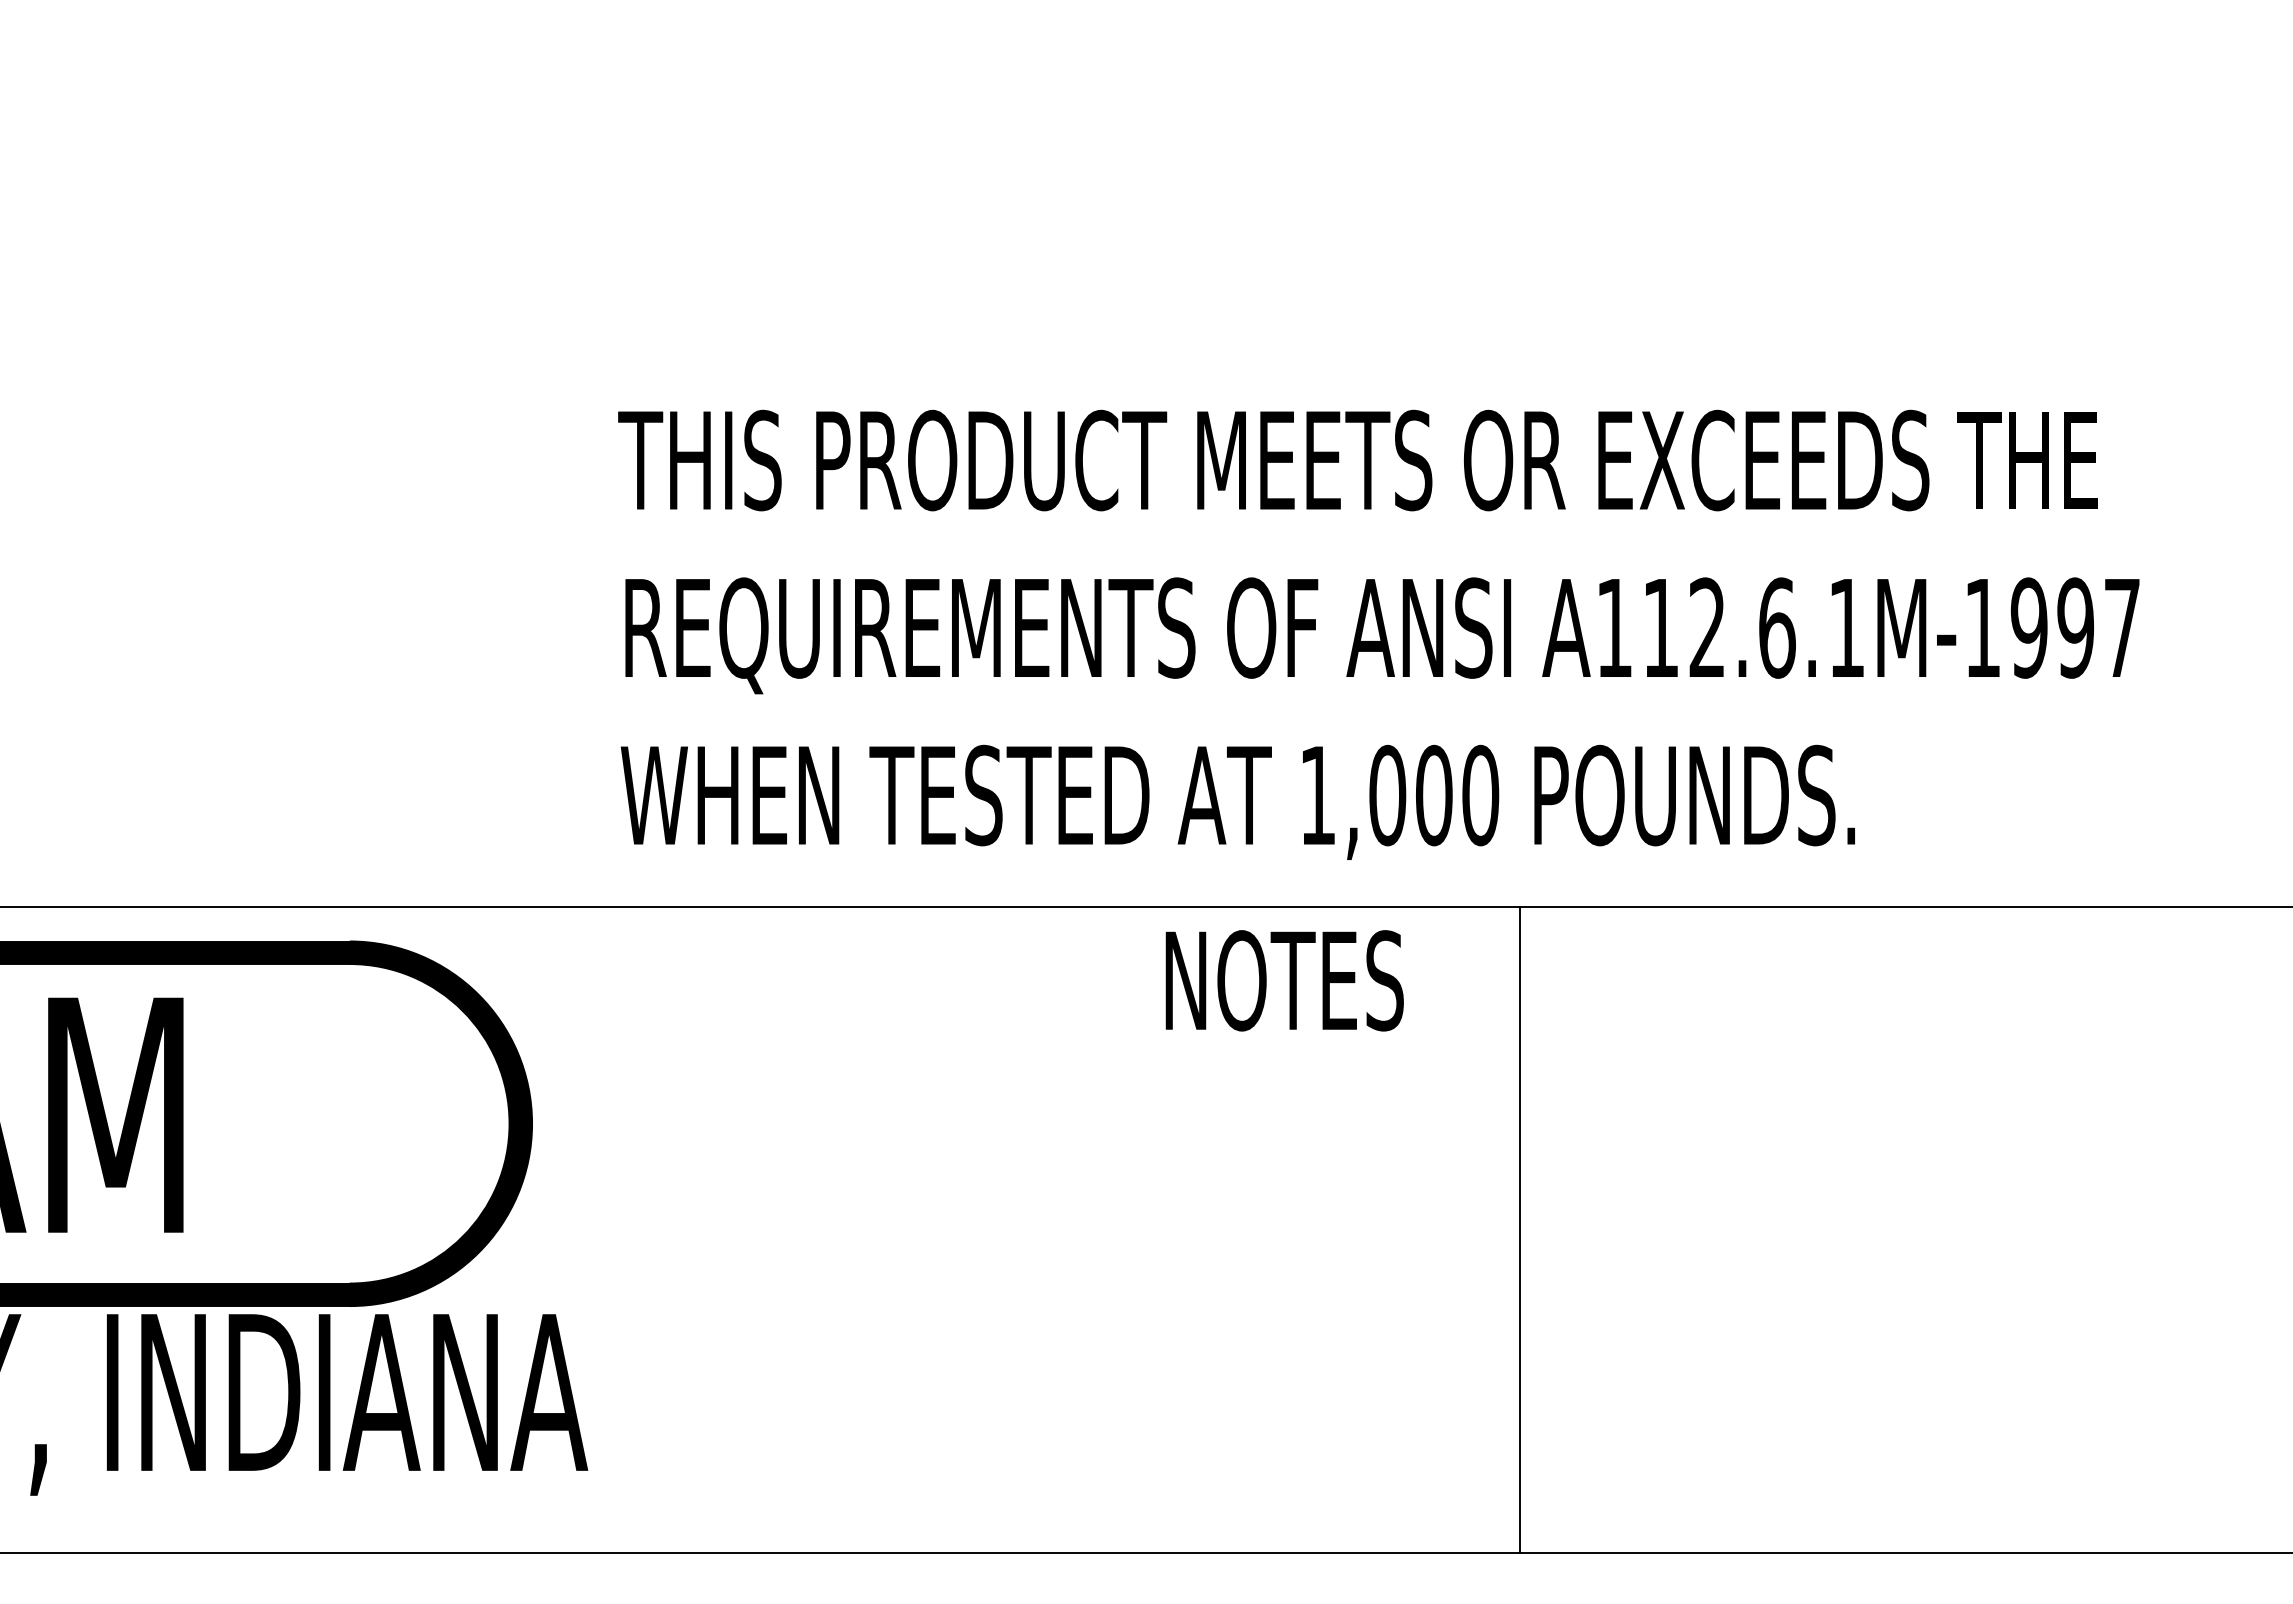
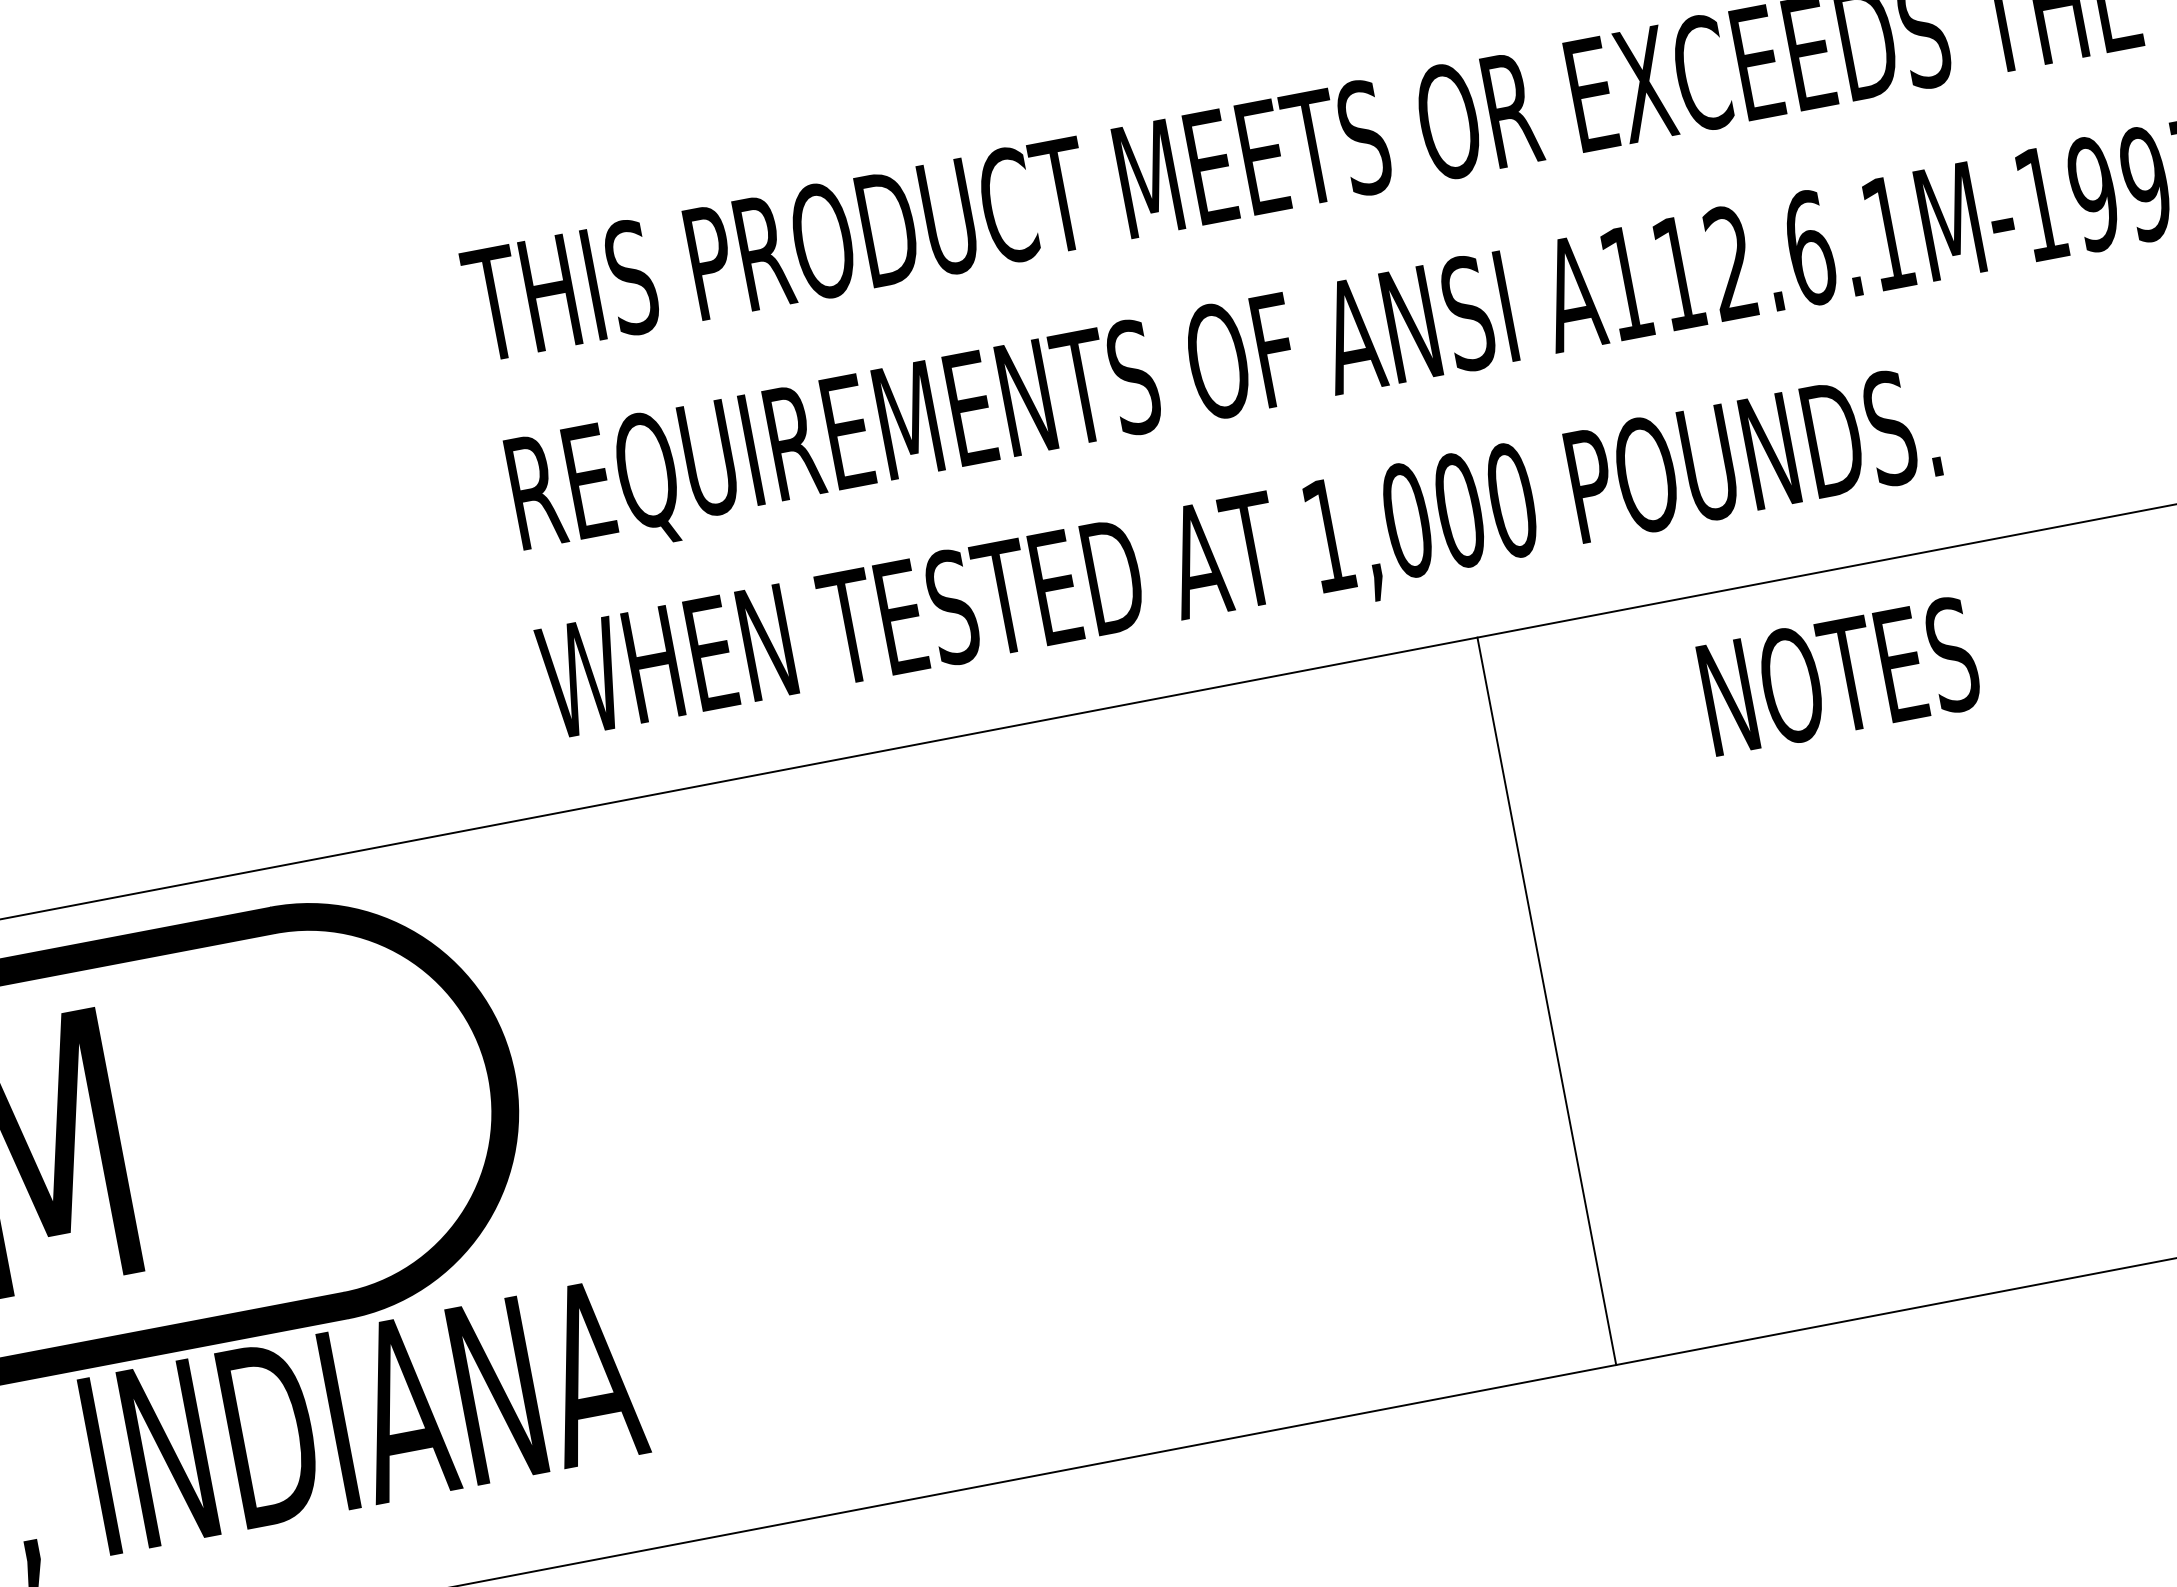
text: (1284, 980) -> (1839, 676), moved
line: (1519, 1230) -> (1546, 1001), moved

